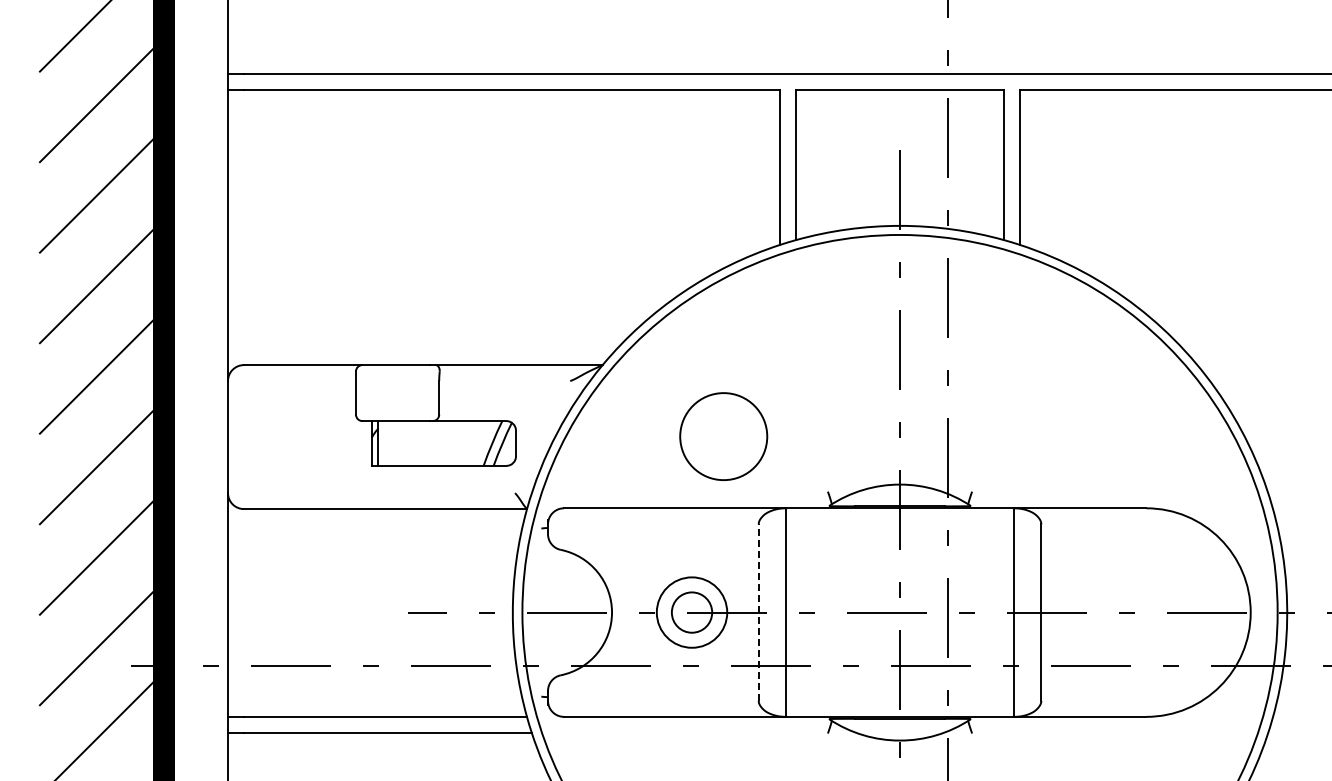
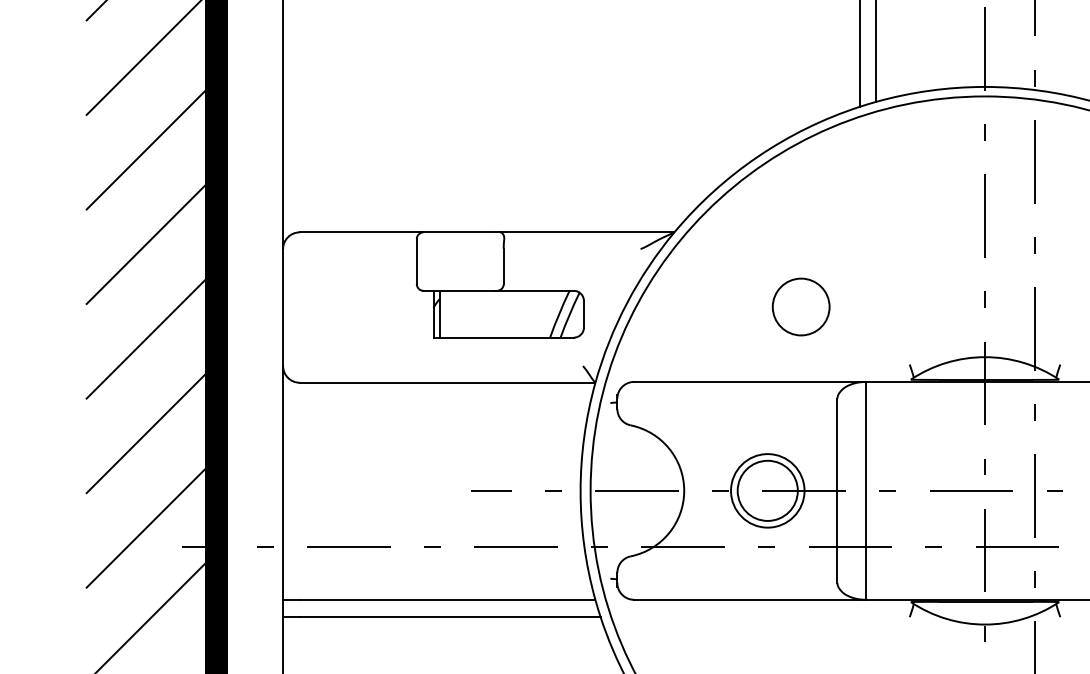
circle: (724, 436) -> (801, 306), size x0.62
circle: (691, 612) -> (767, 490), size x1.43
line: (758, 612) -> (837, 490), dashed -> solid

